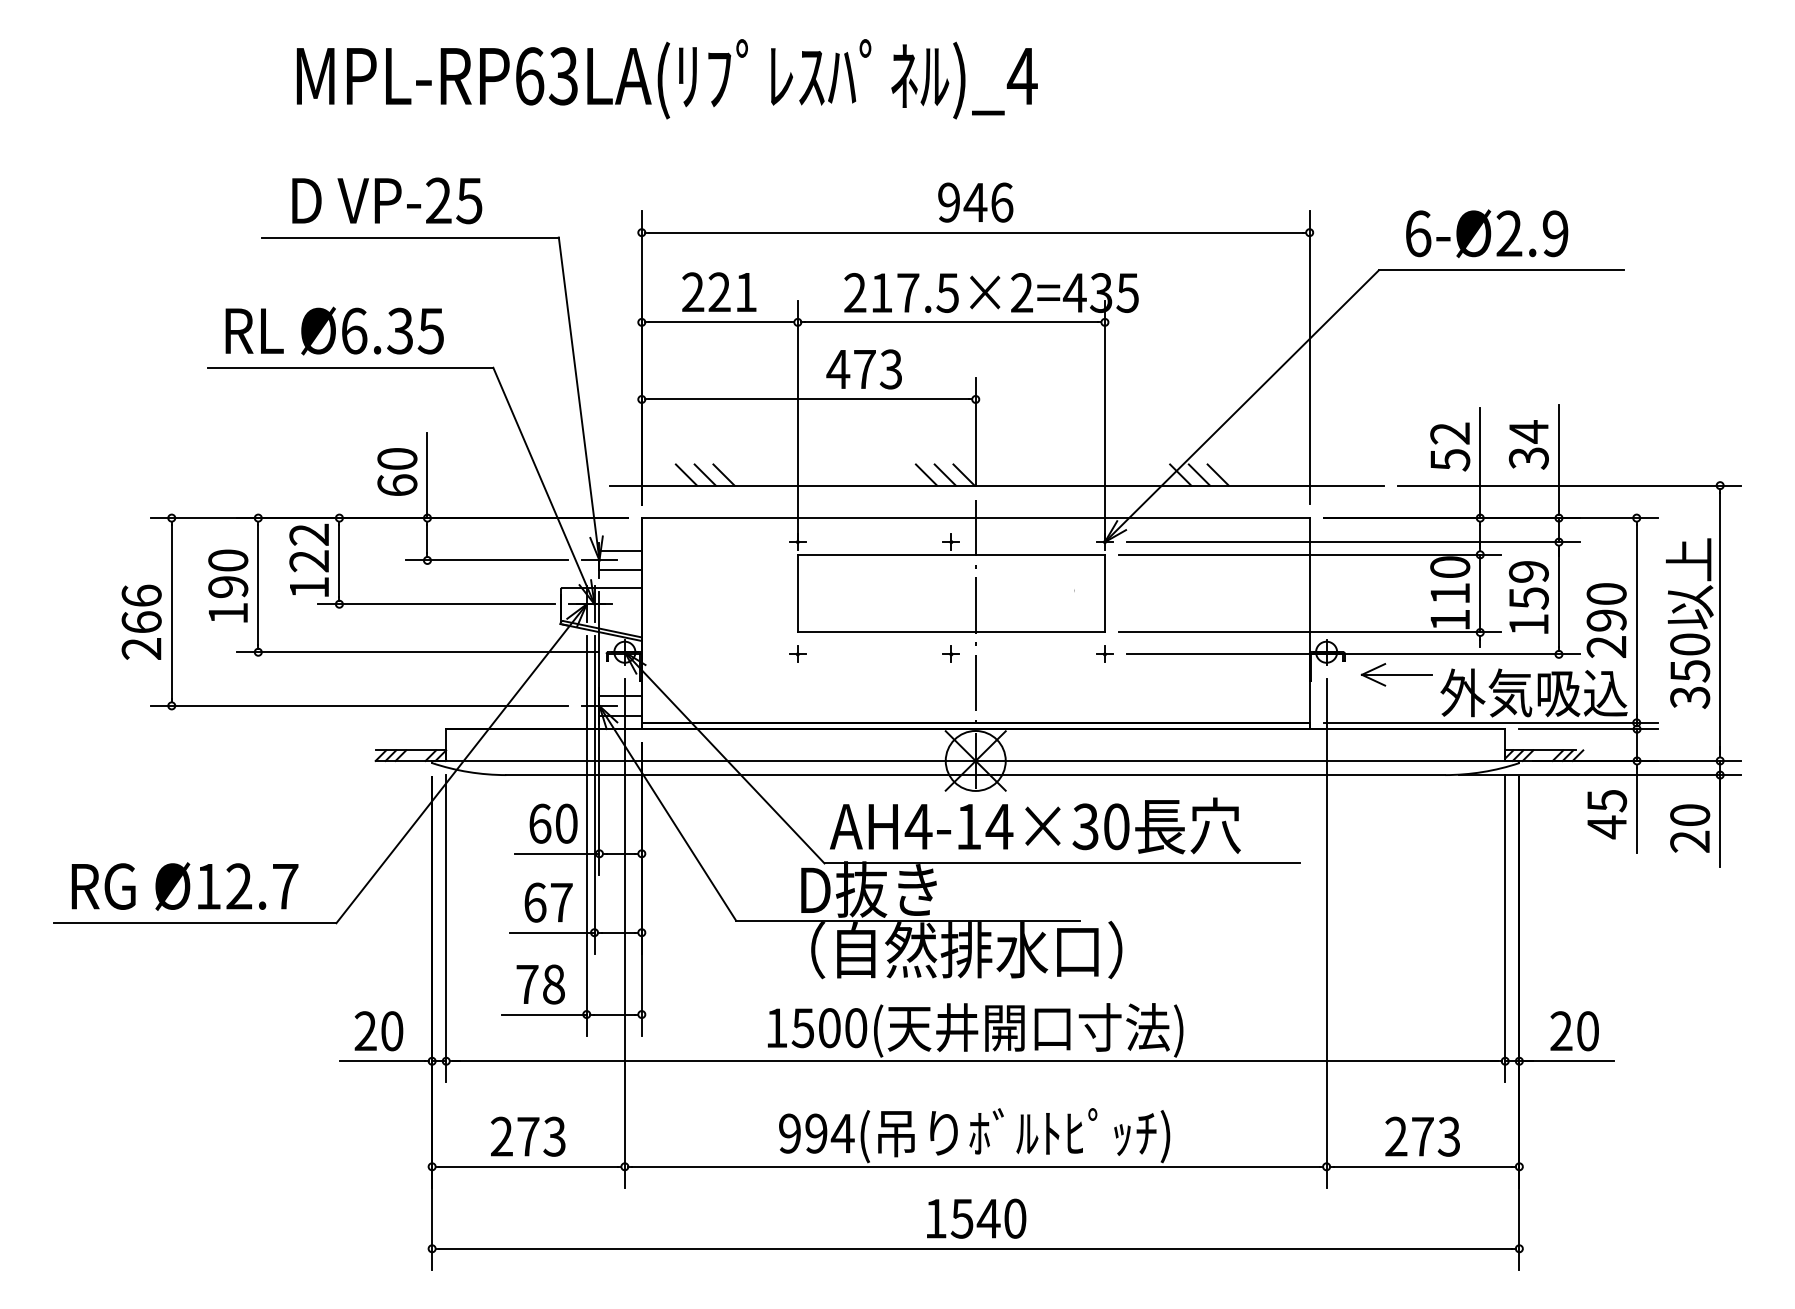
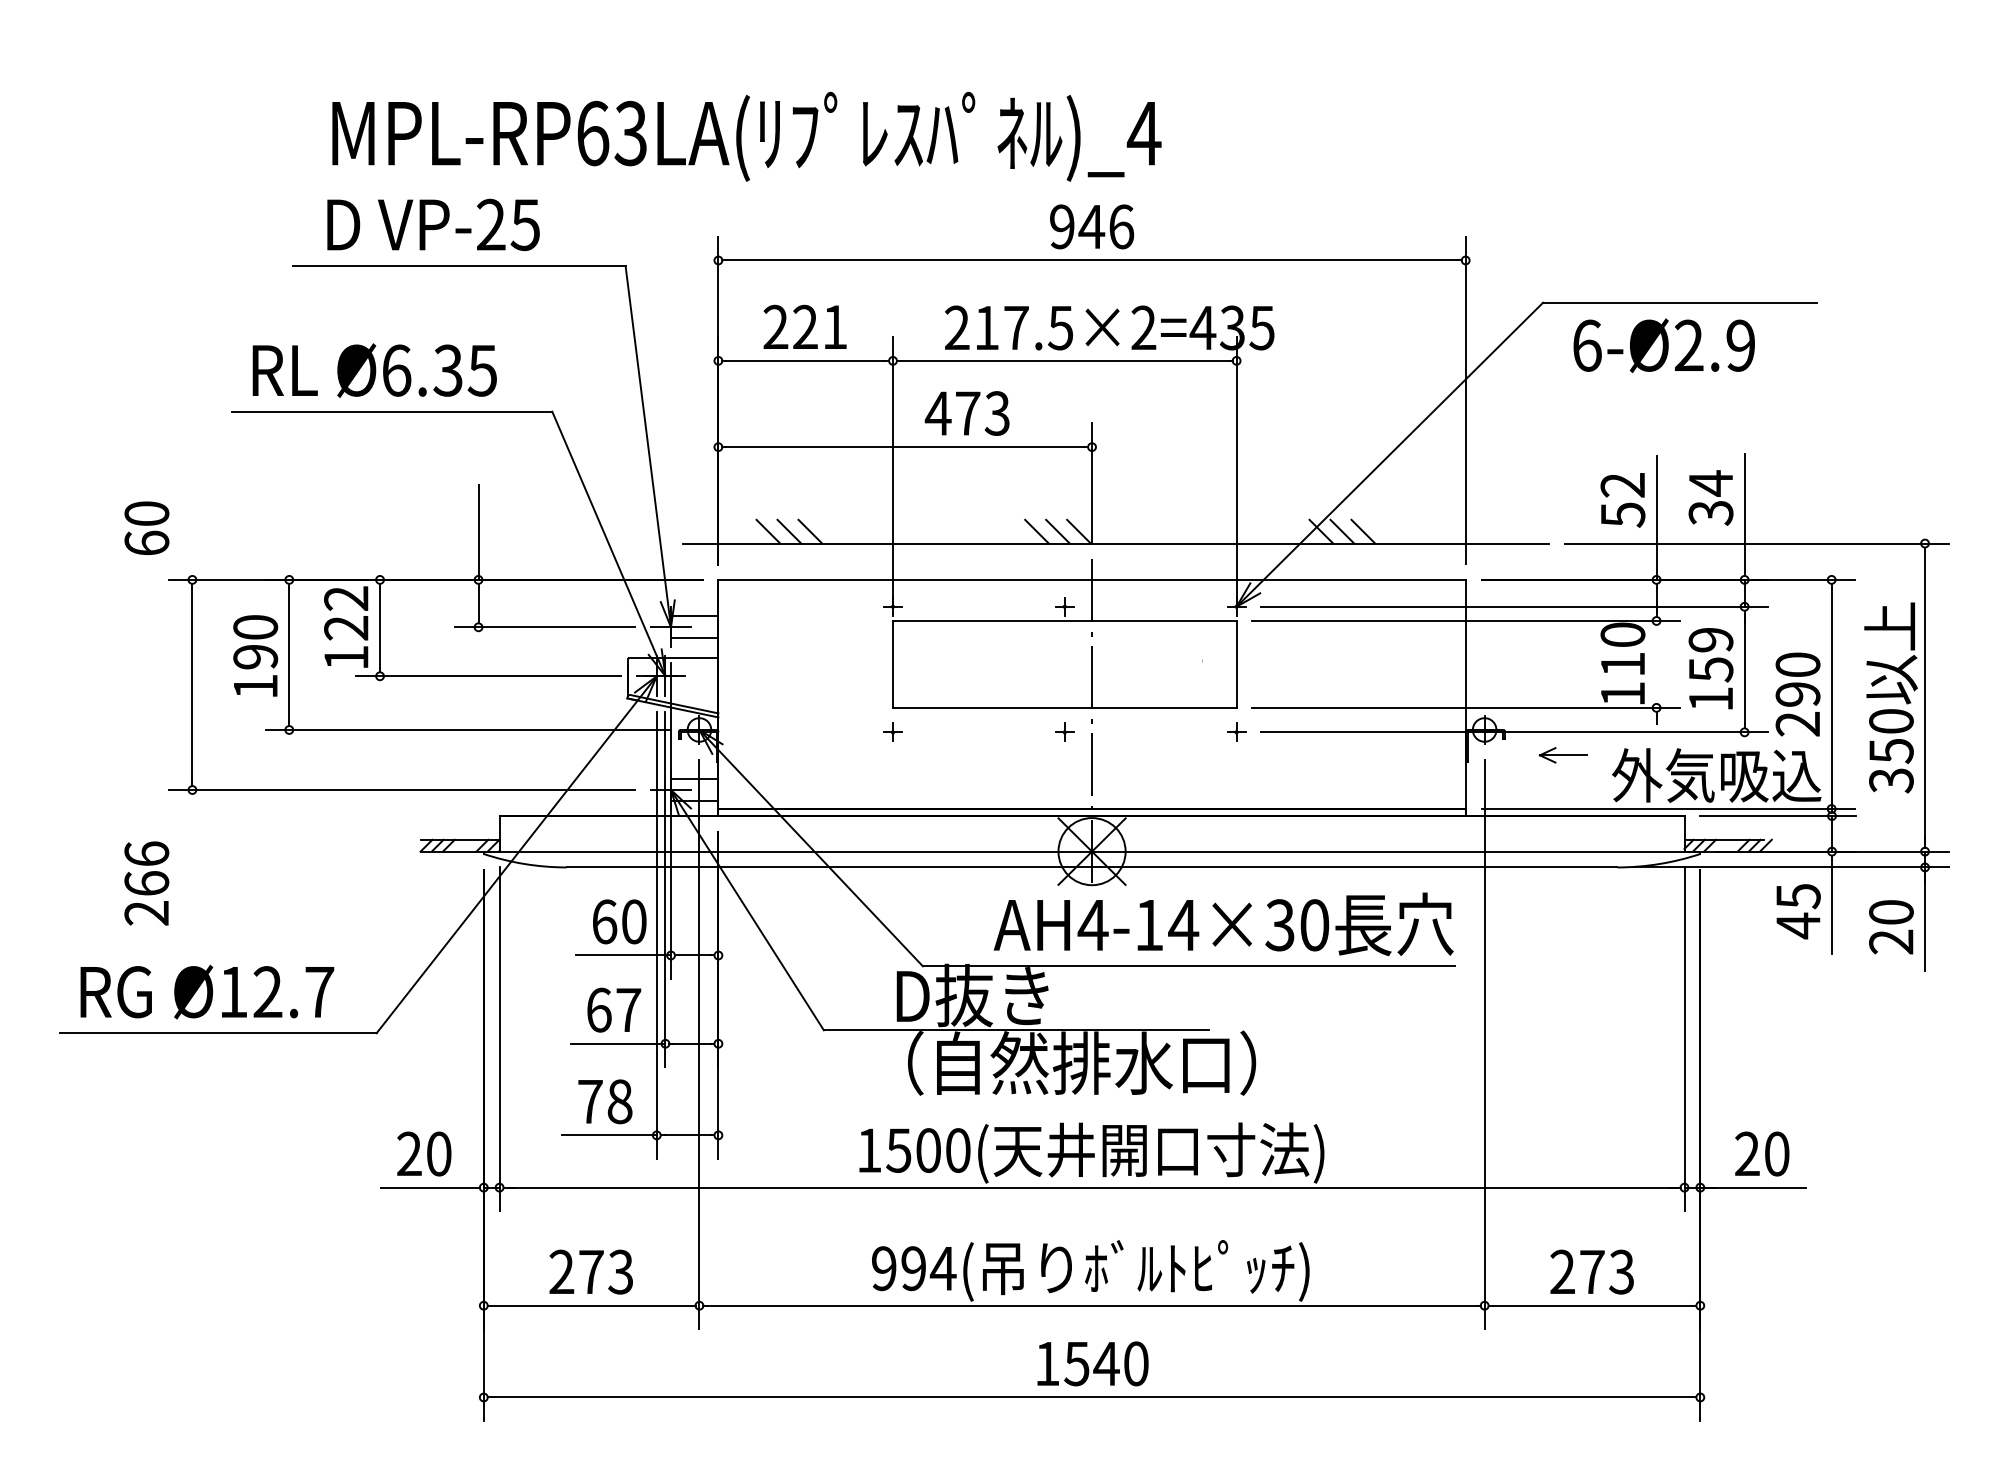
text: (666, 78) -> (746, 136), moved
text: (1486, 233) -> (1663, 345), moved
text: (397, 471) -> (146, 527), moved
line: (1480, 592) -> (1656, 663), removed
text: (141, 622) -> (146, 883), moved
part: (1397, 675) -> (1563, 755), size x0.6
text: (1035, 826) -> (1223, 924), moved

